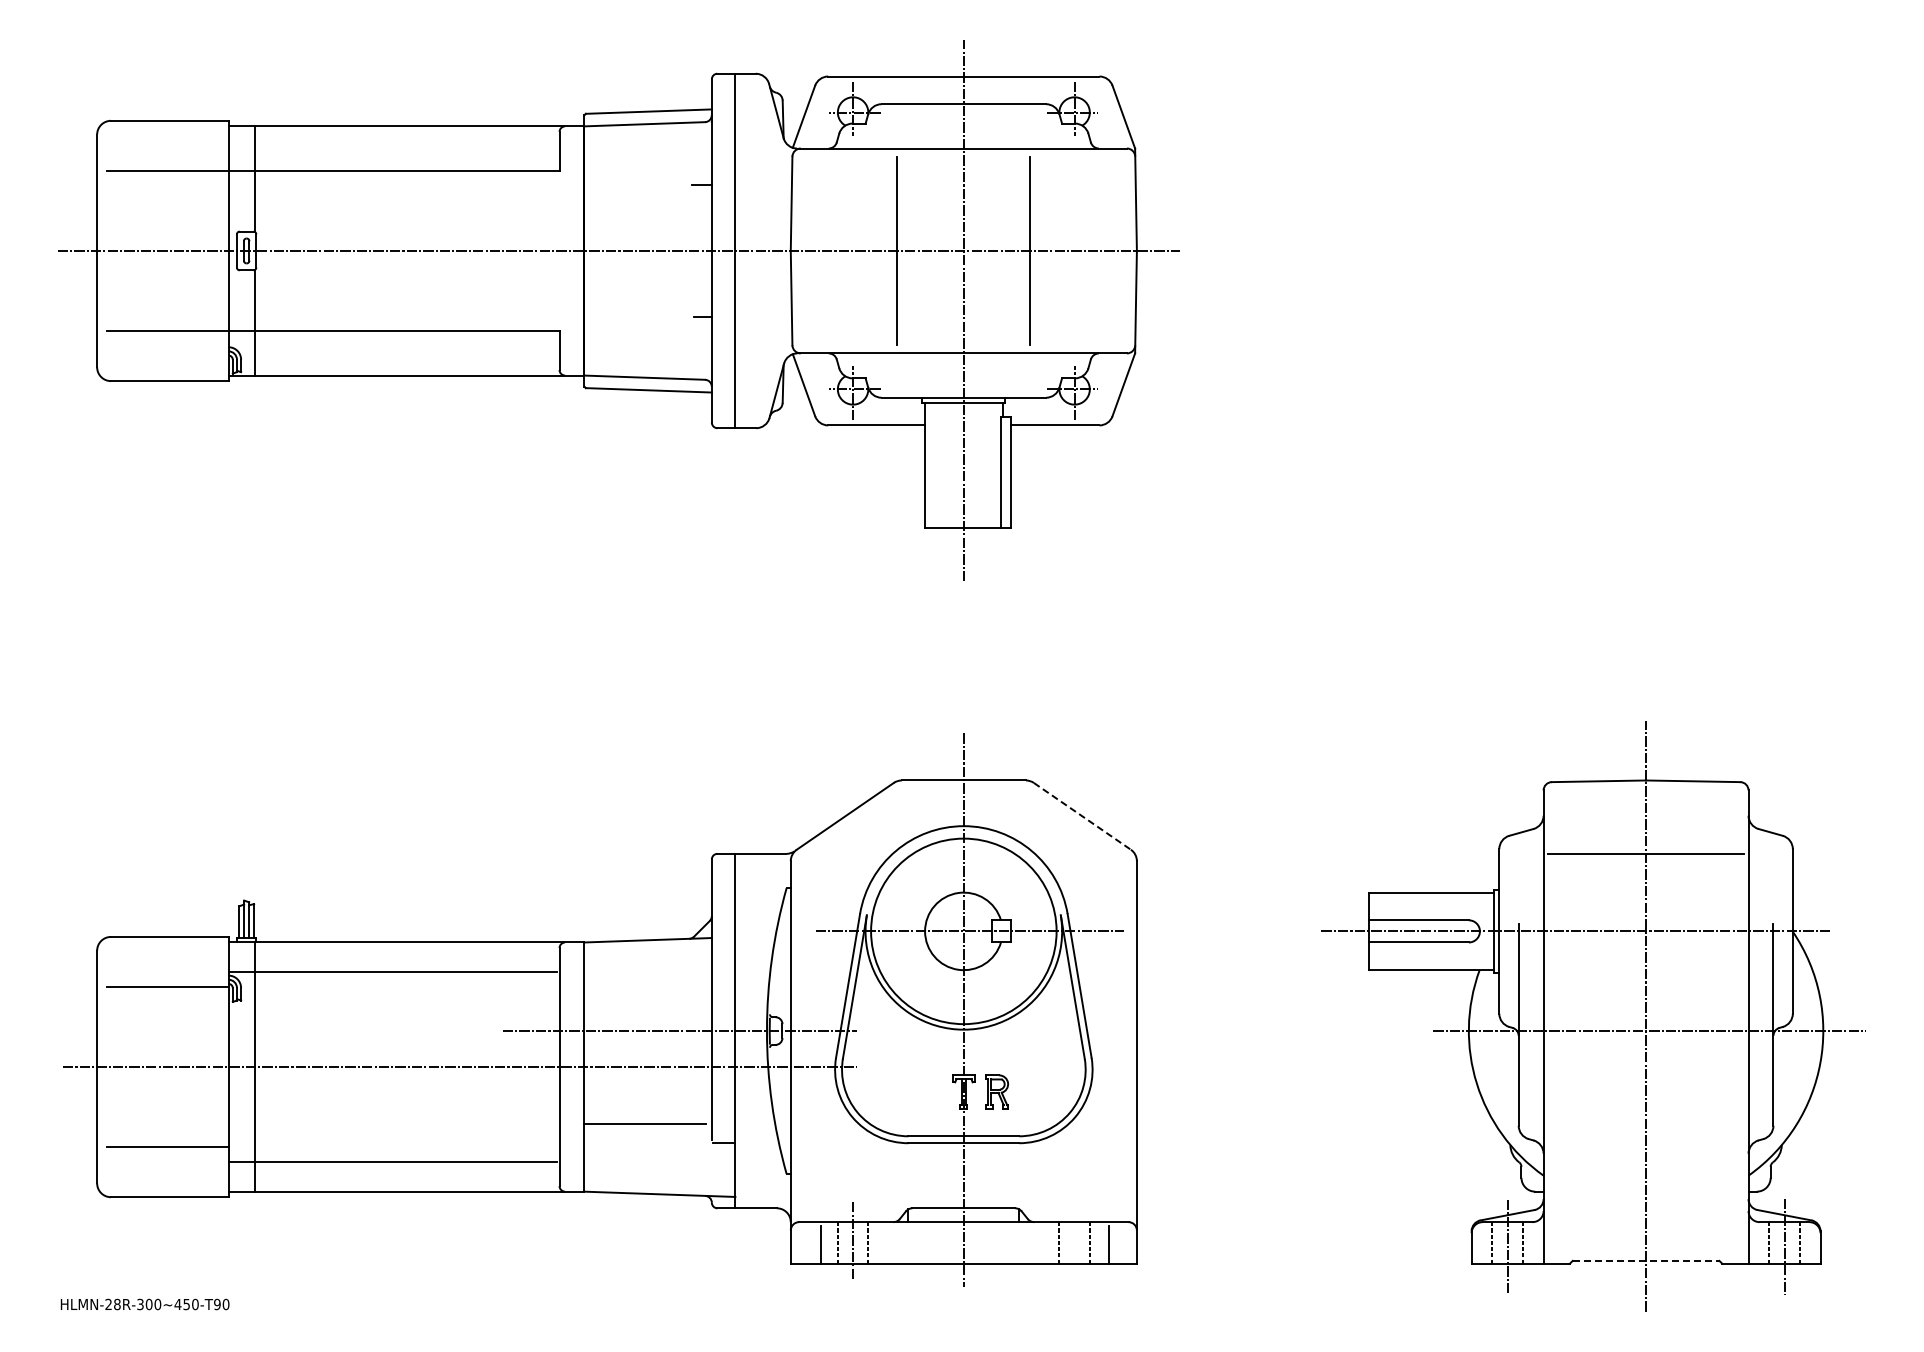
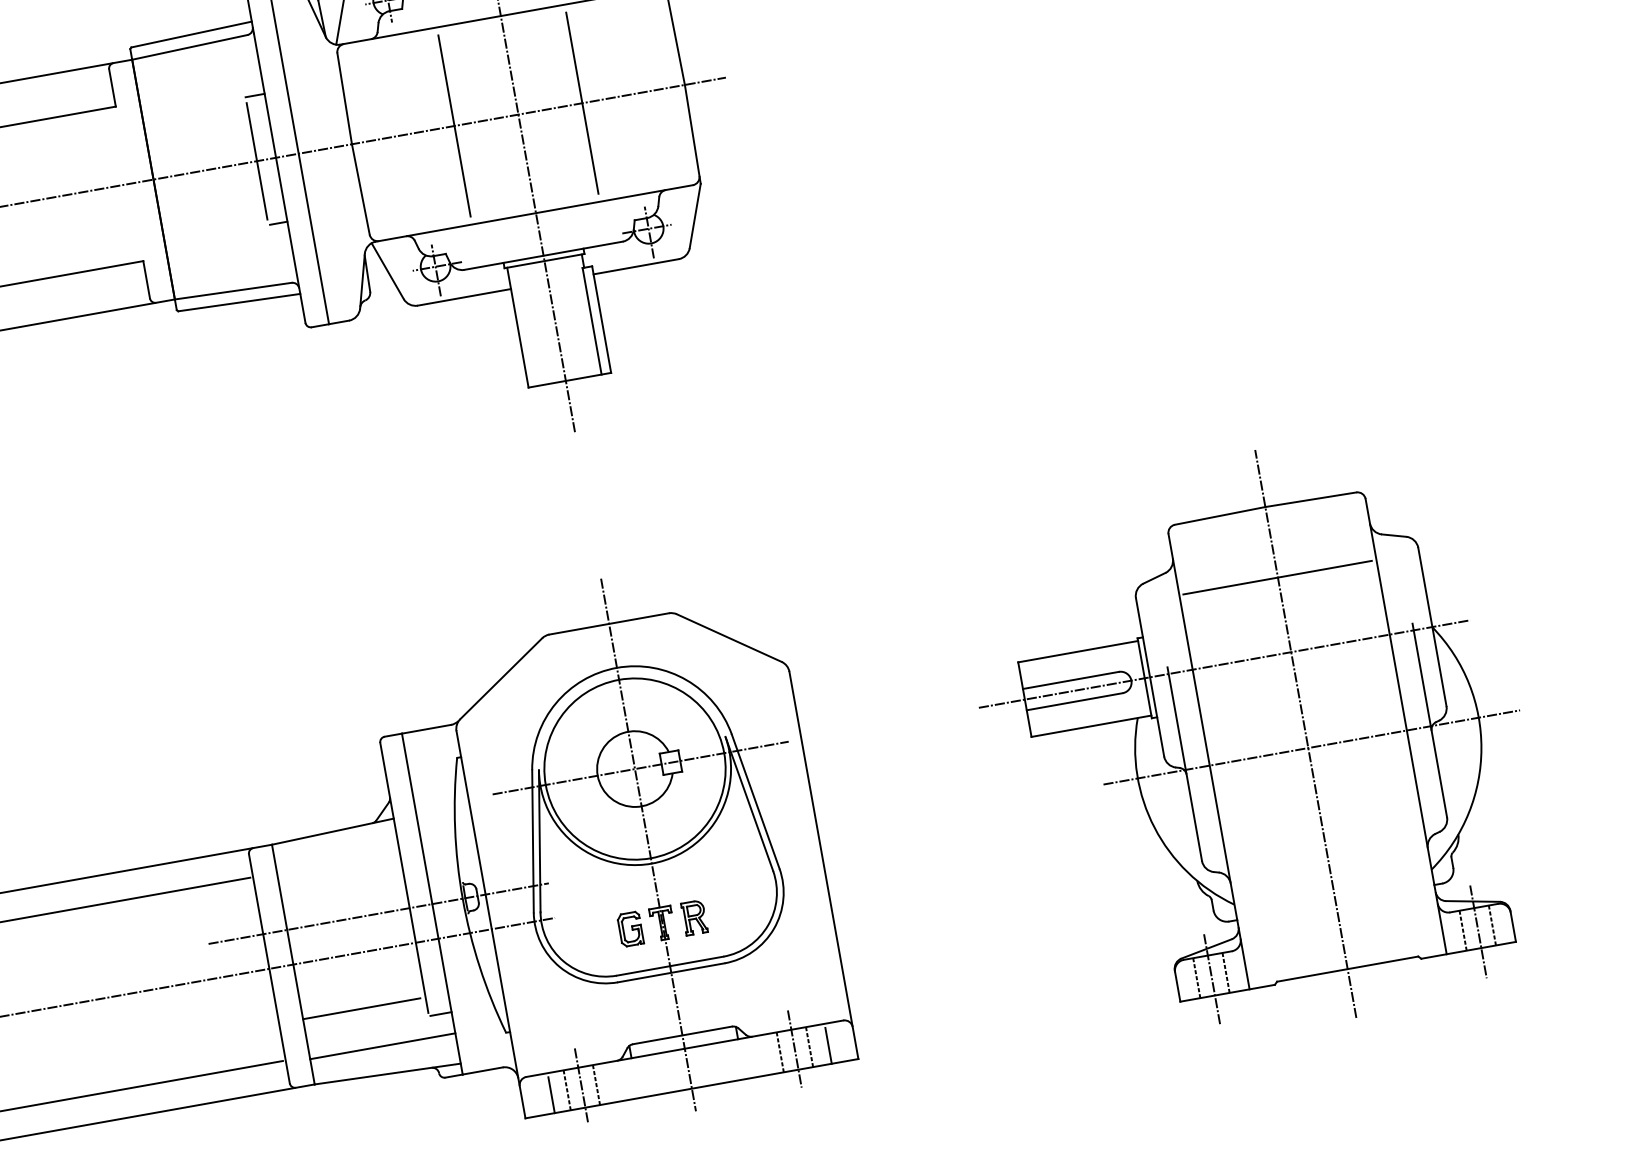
line: (692, 250) -> (257, 160), added
line: (1082, 816) -> (729, 638), dashed -> solid
part: (930, 1091) -> (630, 928), added
line: (659, 1165) -> (382, 1046), added
line: (1074, 1242) -> (794, 1049), added
line: (1646, 1260) -> (1348, 968), dashed -> solid

